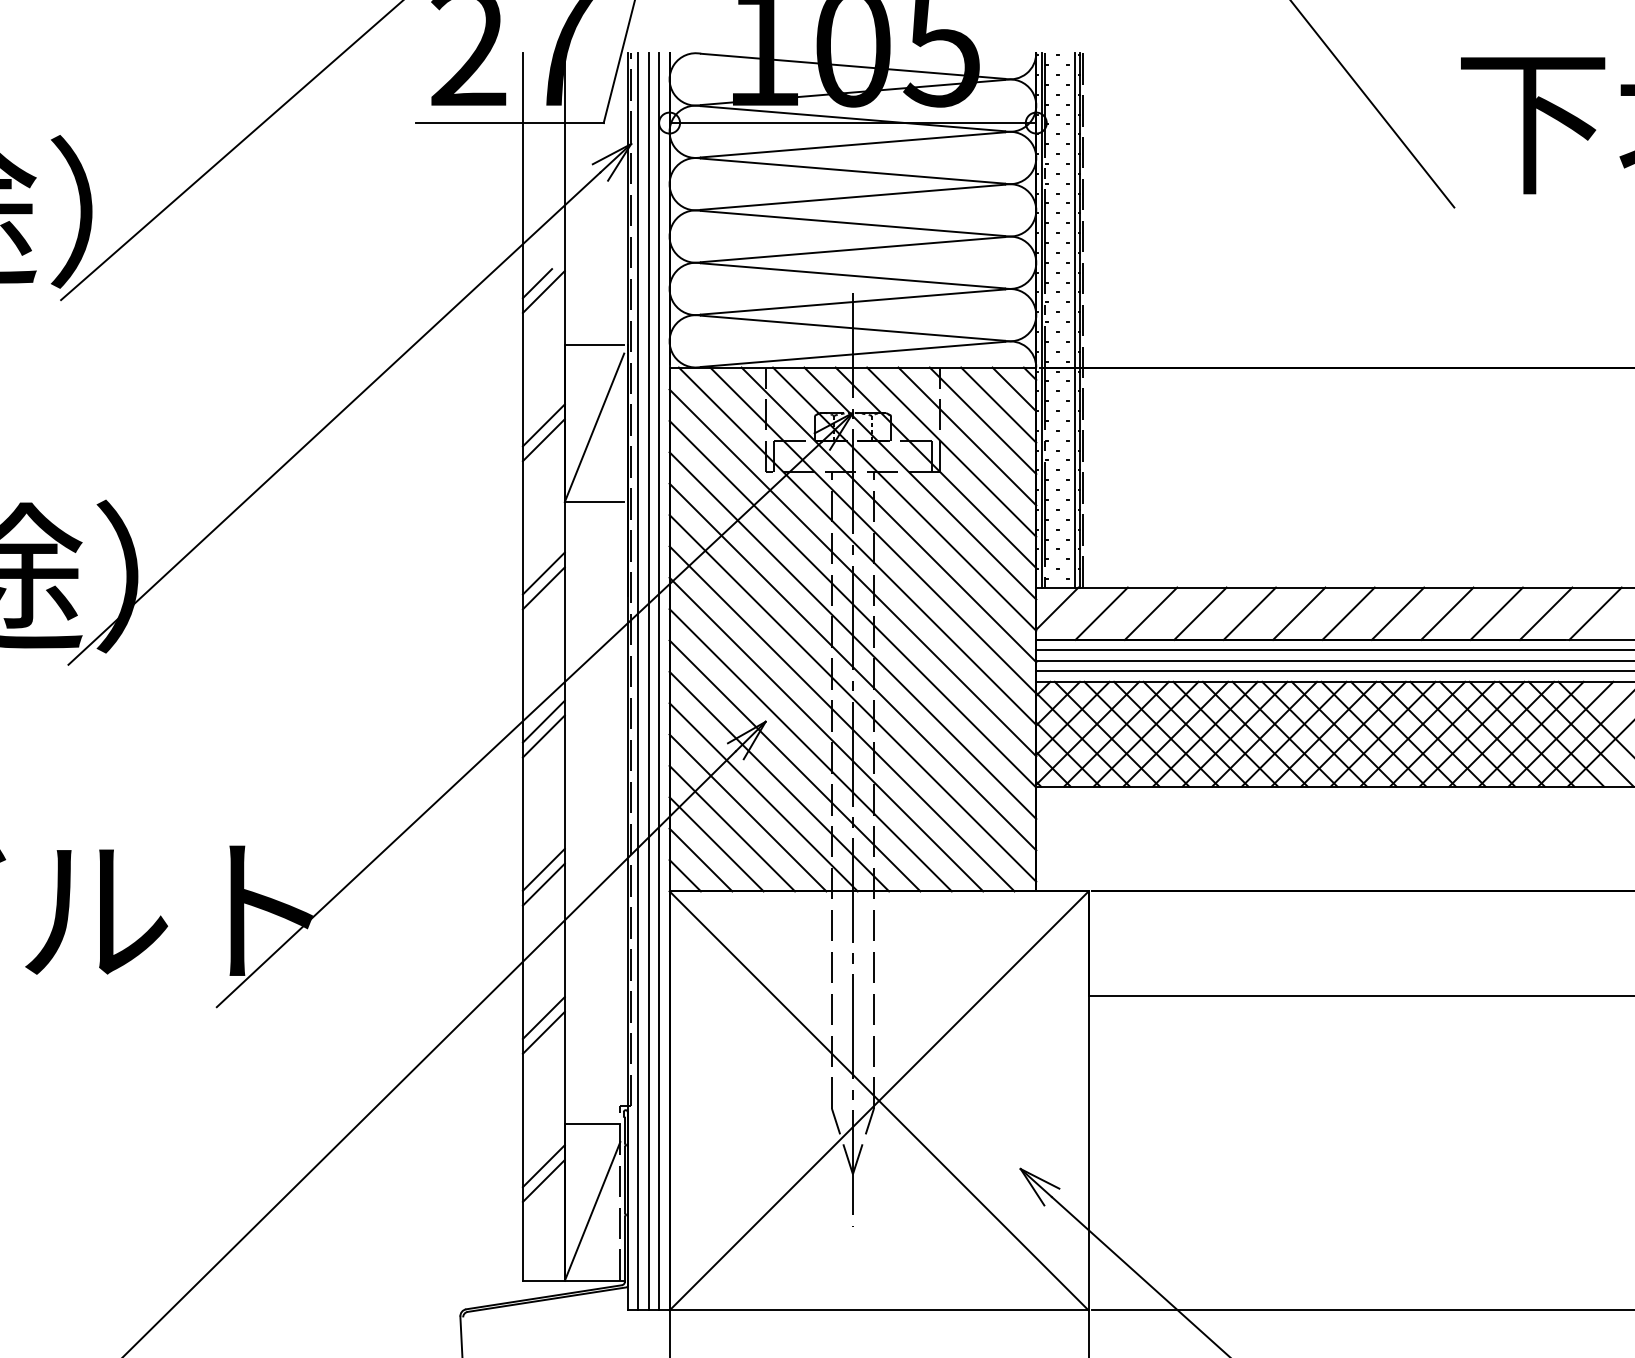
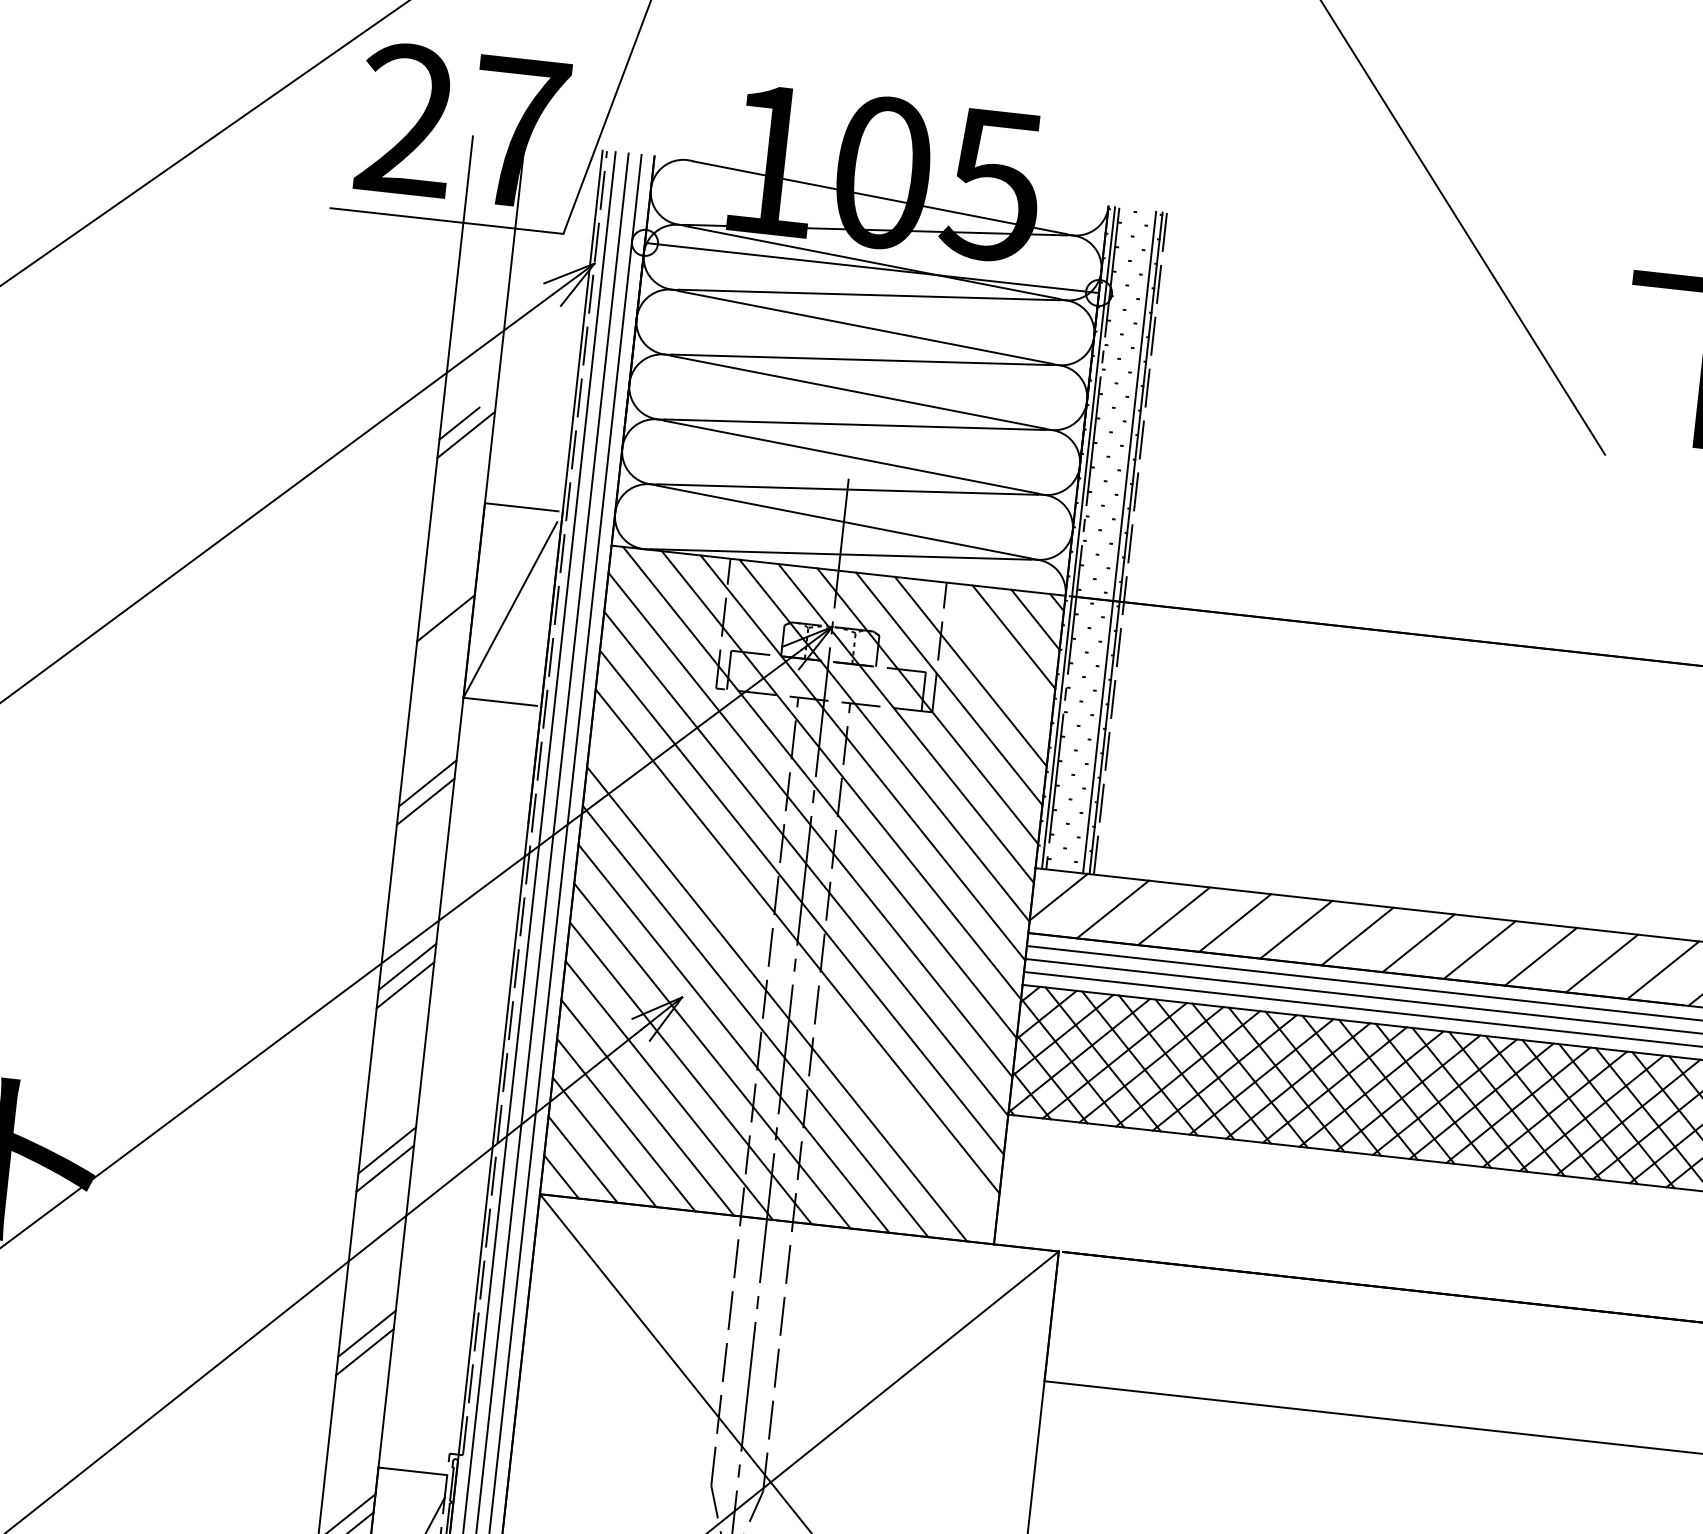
line: (982, 420) -> (991, 653), removed
line: (543, 425) -> (447, 600), removed
line: (852, 698) -> (792, 980), removed

